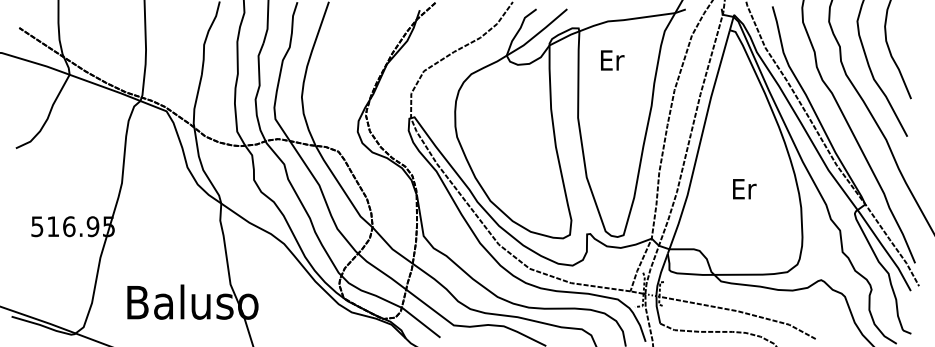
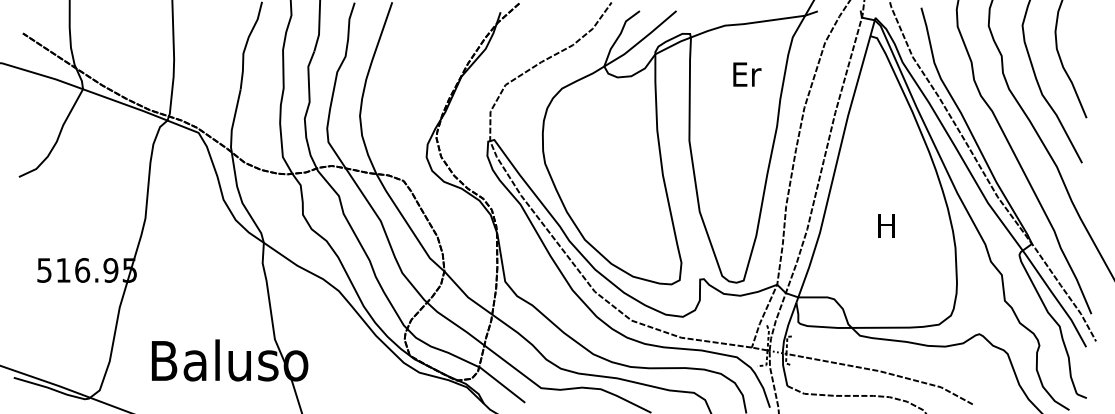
text: (612, 60) -> (747, 74), moved
text: (744, 189) -> (887, 226), Er -> H

